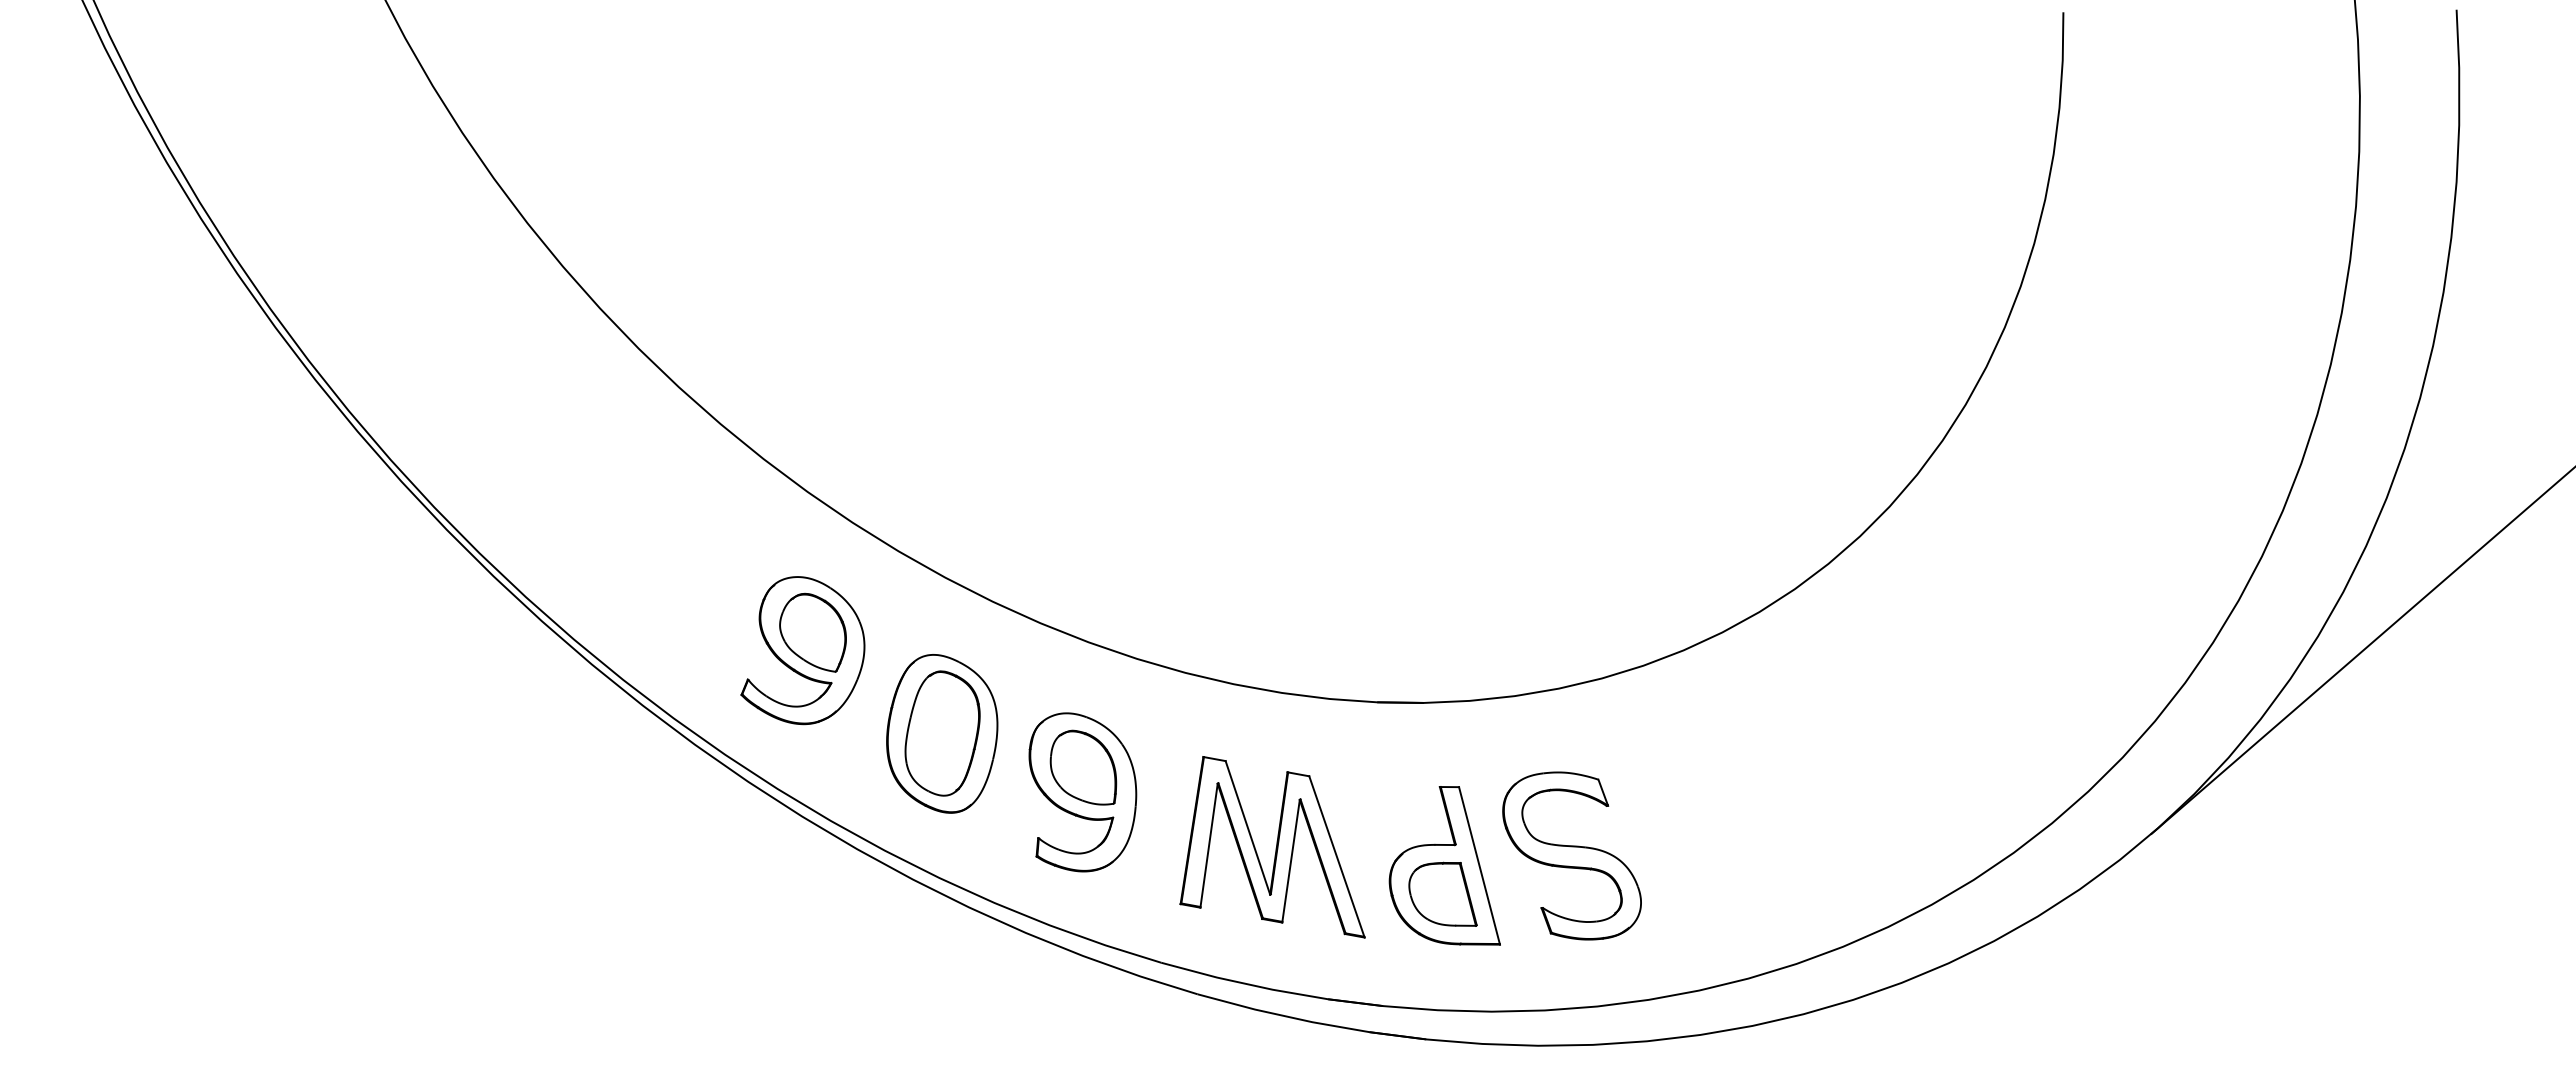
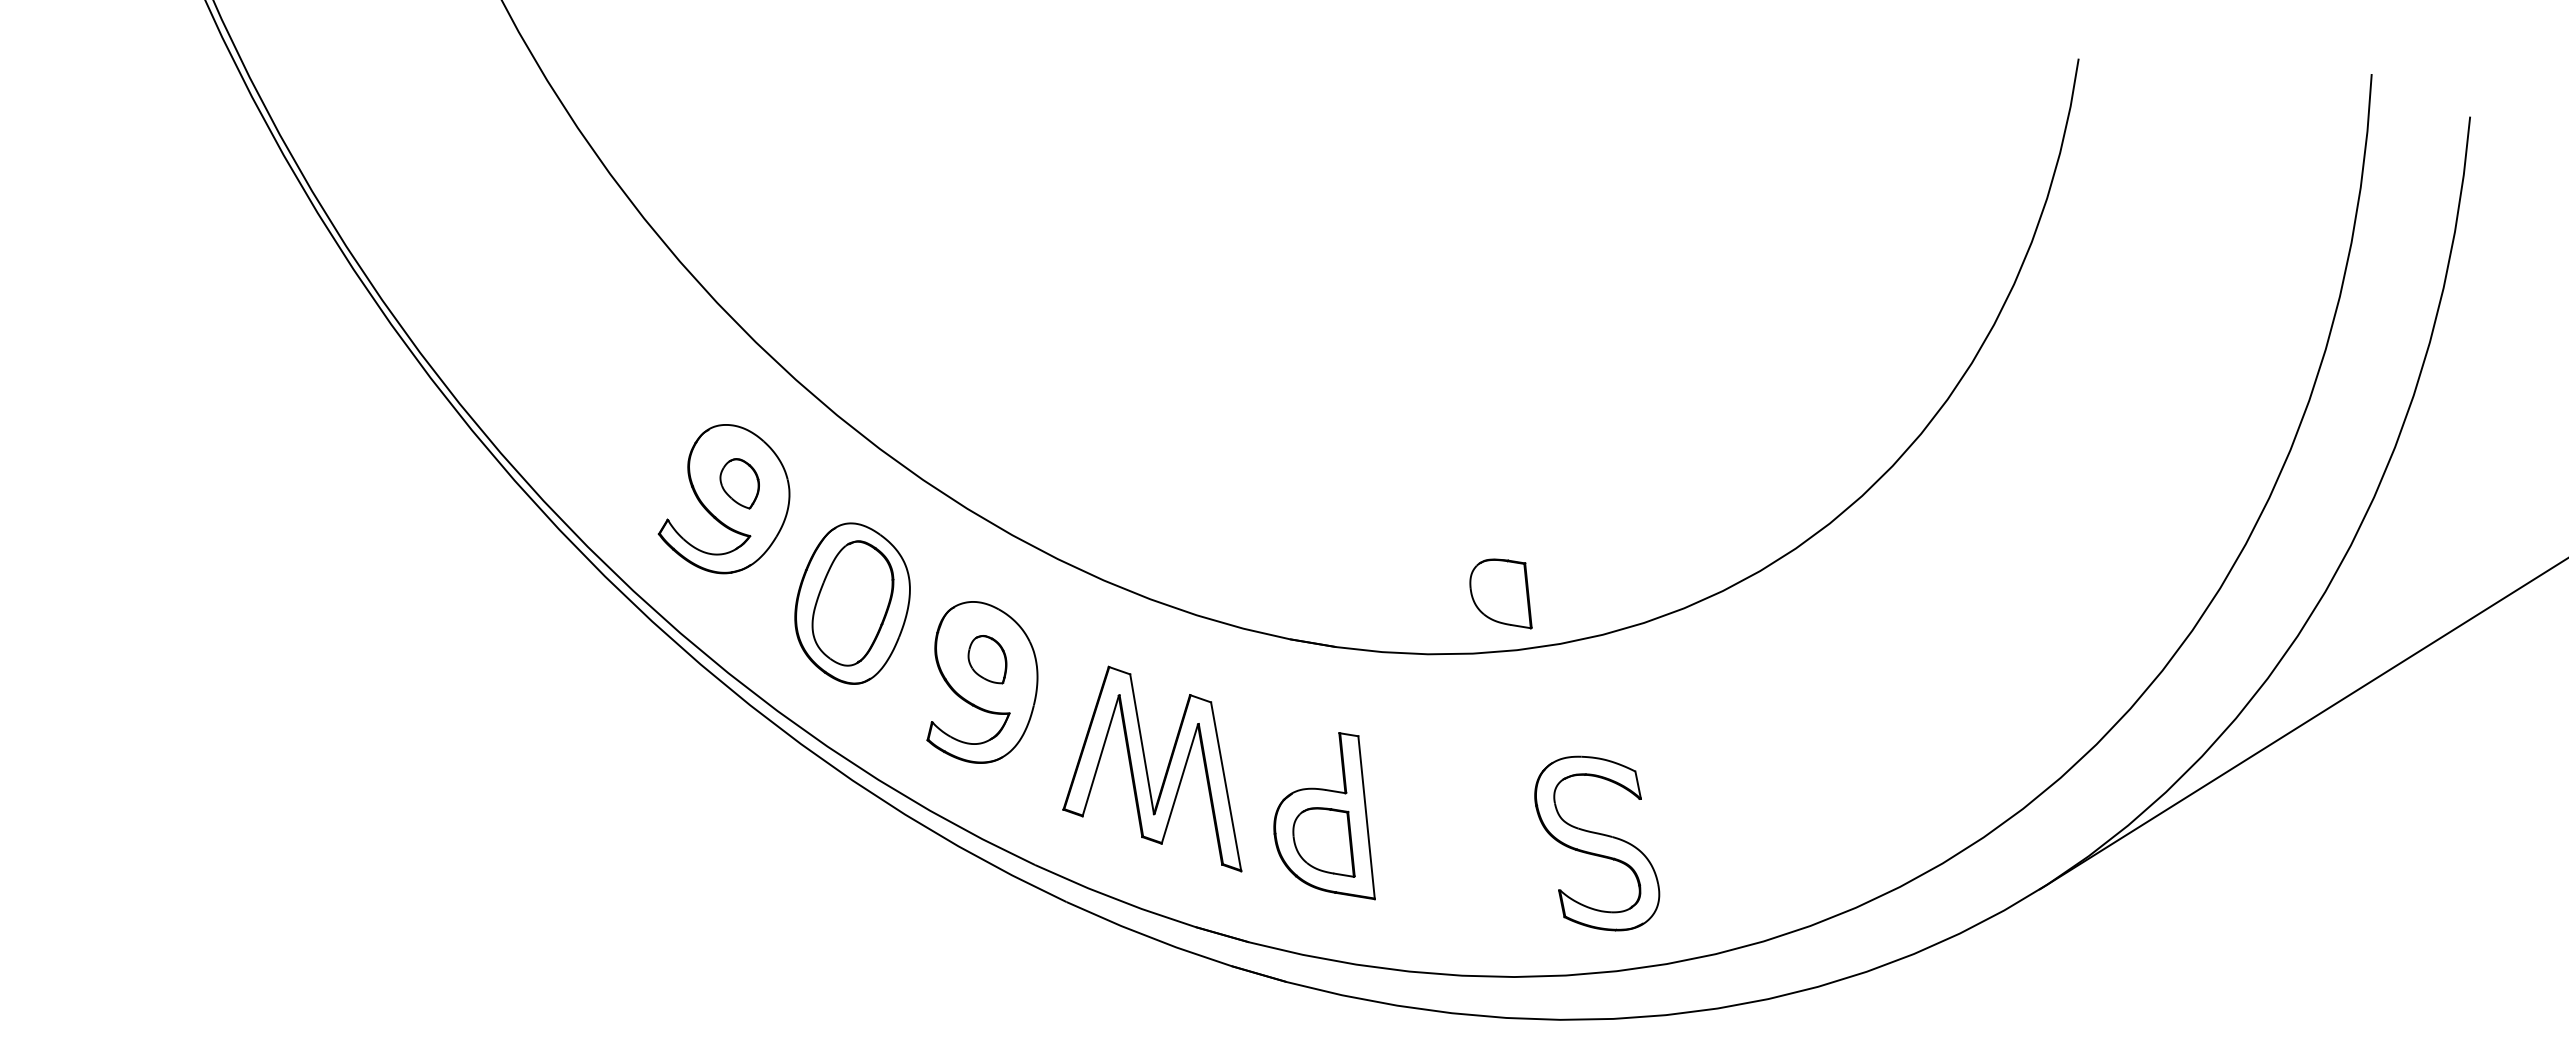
part: (1578, 622) -> (1502, 590), added
part: (812, 632) -> (739, 482), size x0.6
part: (1083, 767) -> (987, 658), size x0.6
part: (1571, 855) -> (1596, 842), moved

